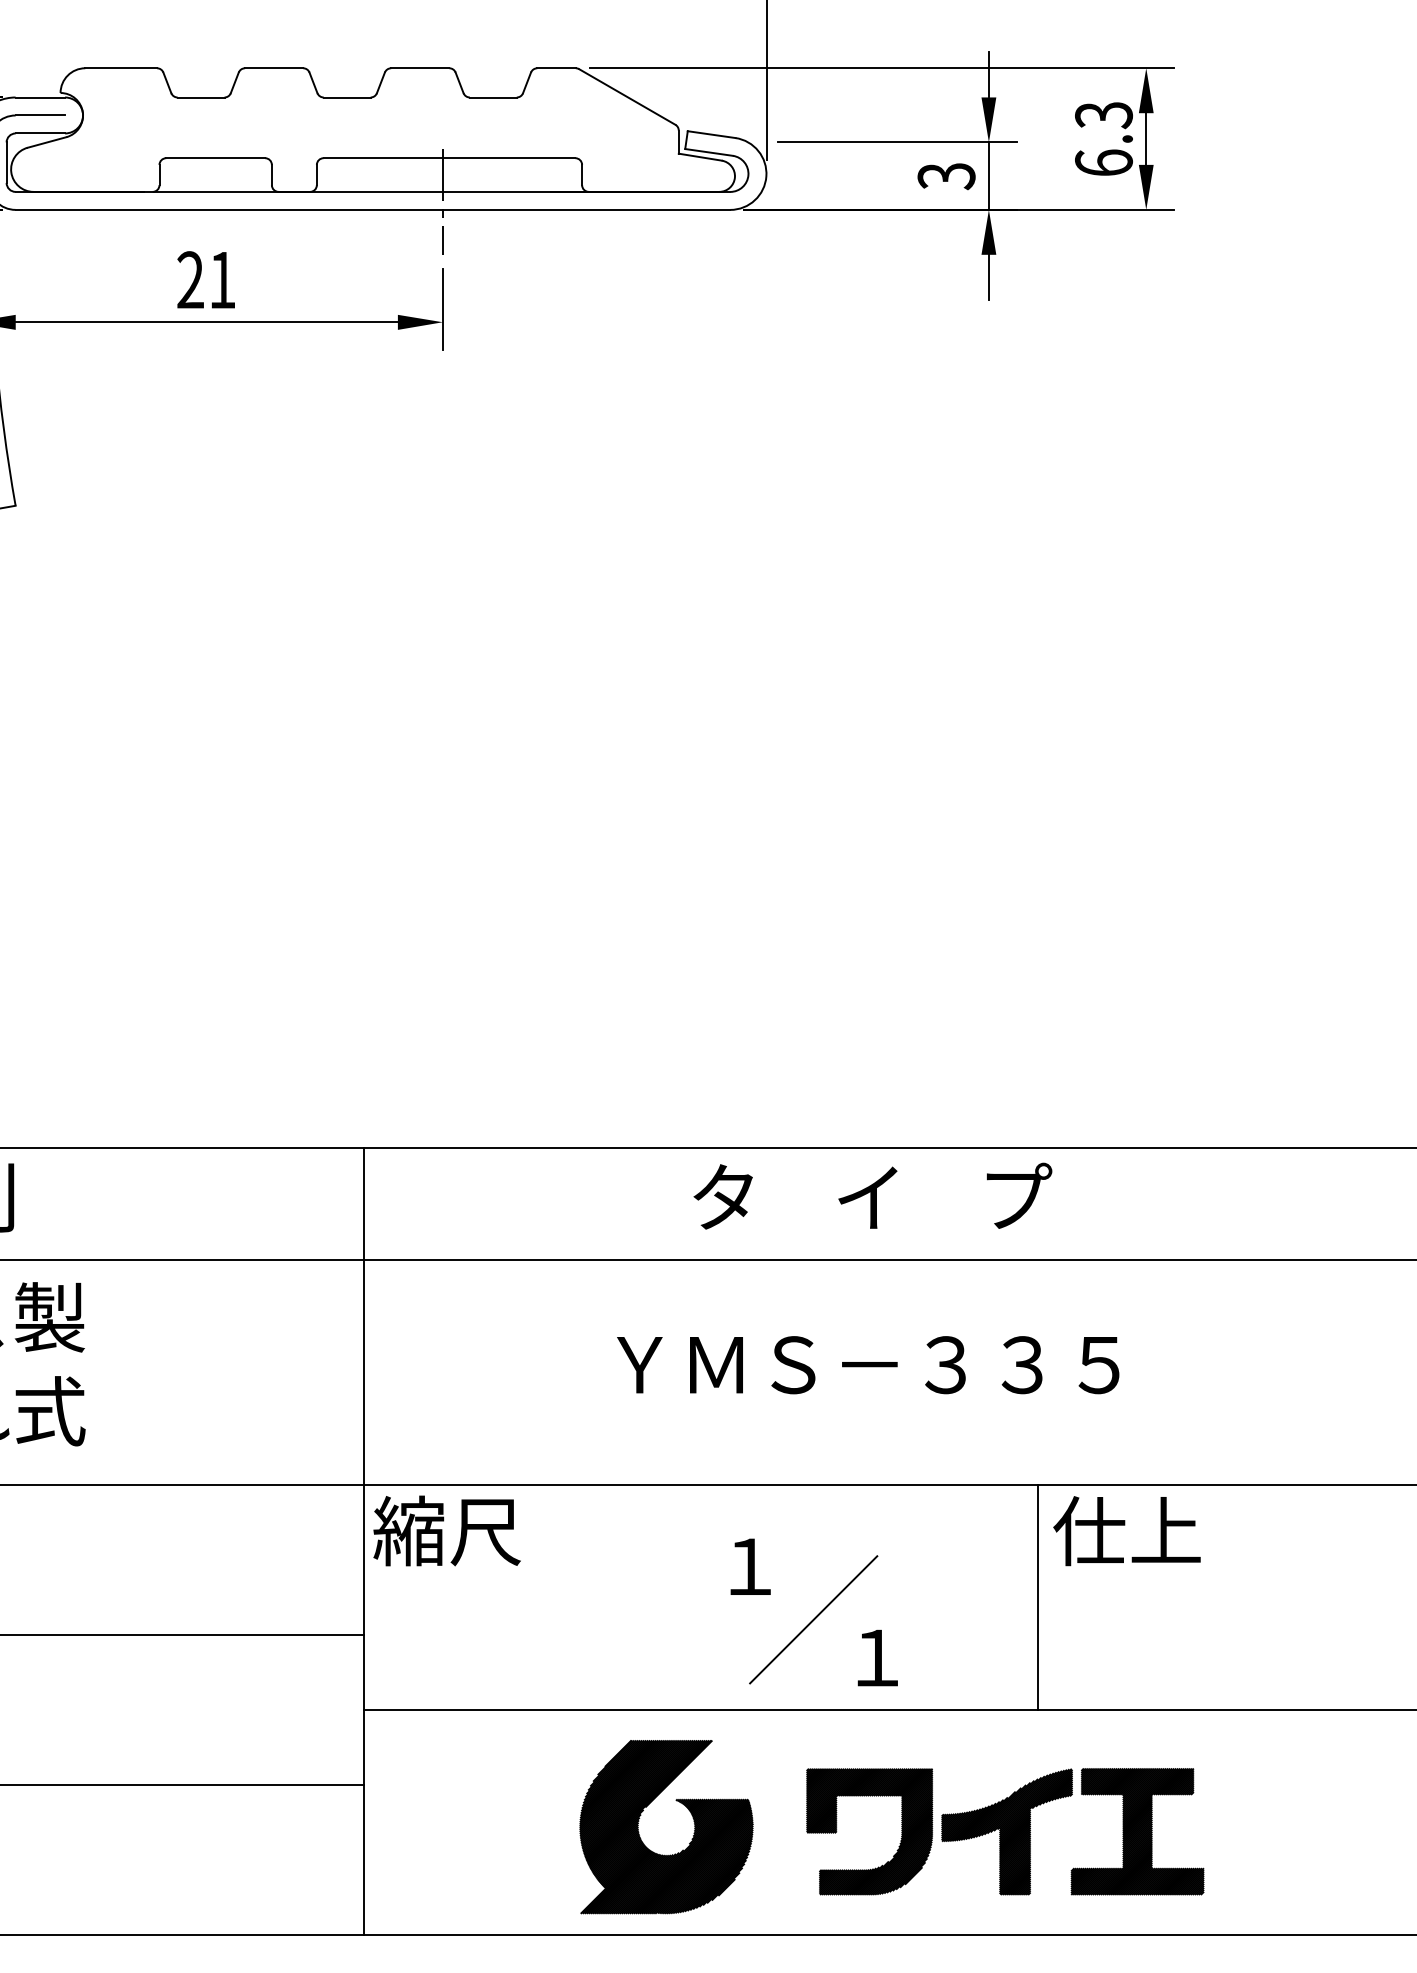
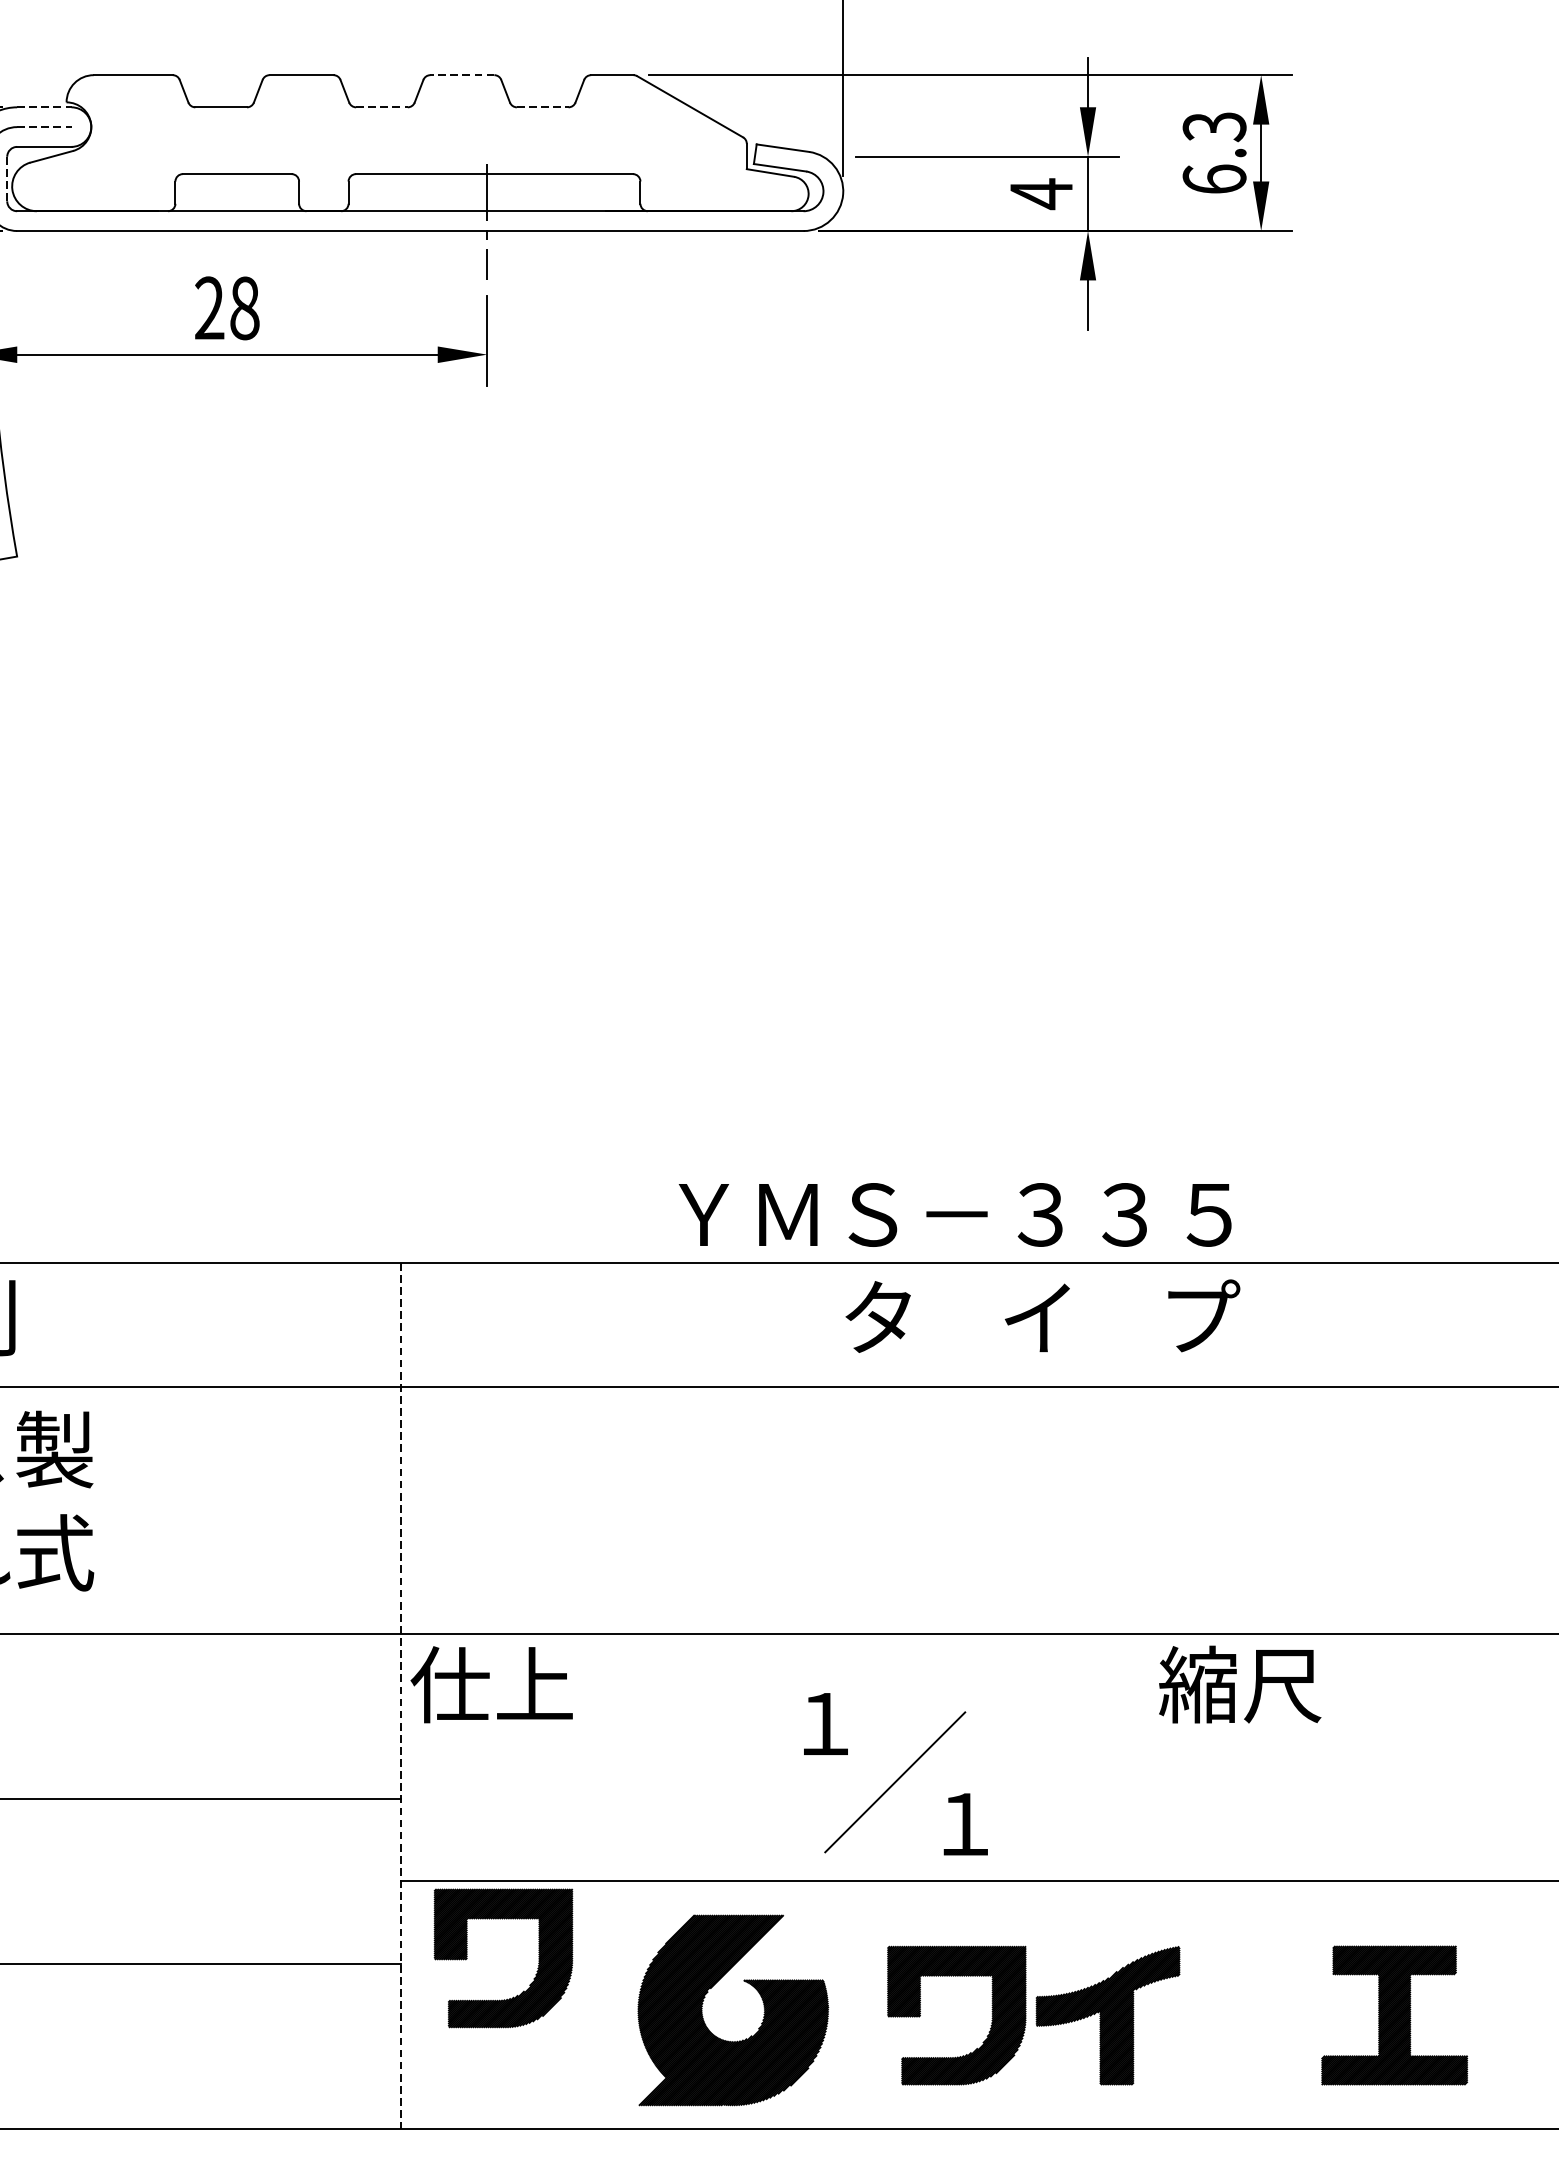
line: (419, 68) -> (461, 75), solid -> dashed
line: (40, 97) -> (44, 107), solid -> dashed
line: (347, 97) -> (382, 107), solid -> dashed
line: (493, 97) -> (542, 107), solid -> dashed
line: (40, 115) -> (44, 127), solid -> dashed
line: (6, 163) -> (7, 179), solid -> dashed
text: (946, 176) -> (1041, 194), 3 -> 4
text: (222, 280) -> (244, 308), 21 -> 28
text: (872, 1195) -> (1042, 1315), moved
text: (868, 1365) -> (955, 1215), moved
text: (446, 1530) -> (491, 1684), 縮尺 -> 仕上
text: (1126, 1530) -> (1239, 1684), 仕上 -> 縮尺
line: (364, 1541) -> (400, 1696), solid -> dashed
line: (1038, 1596) -> (1142, 1756), removed
part: (488, 1786) -> (537, 1965), added
part: (1137, 1831) -> (1394, 2015), moved

